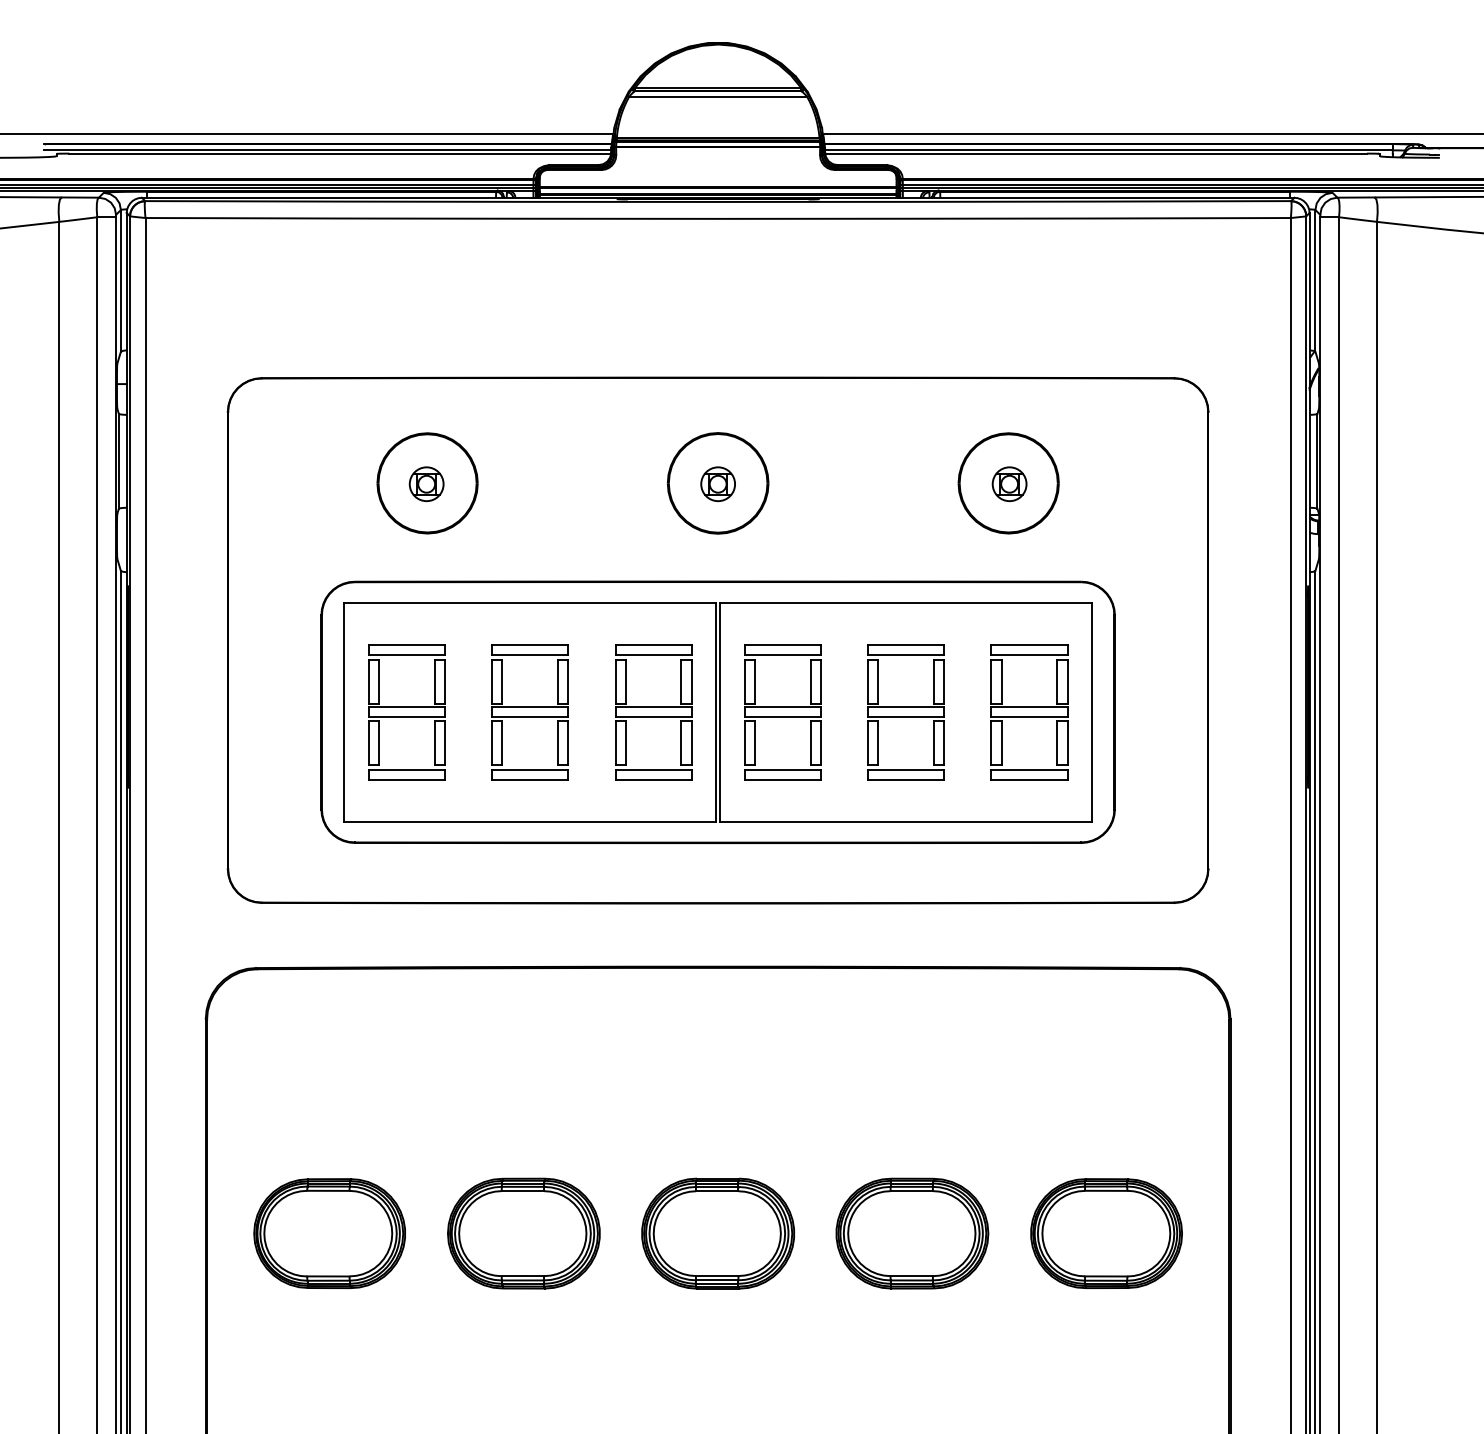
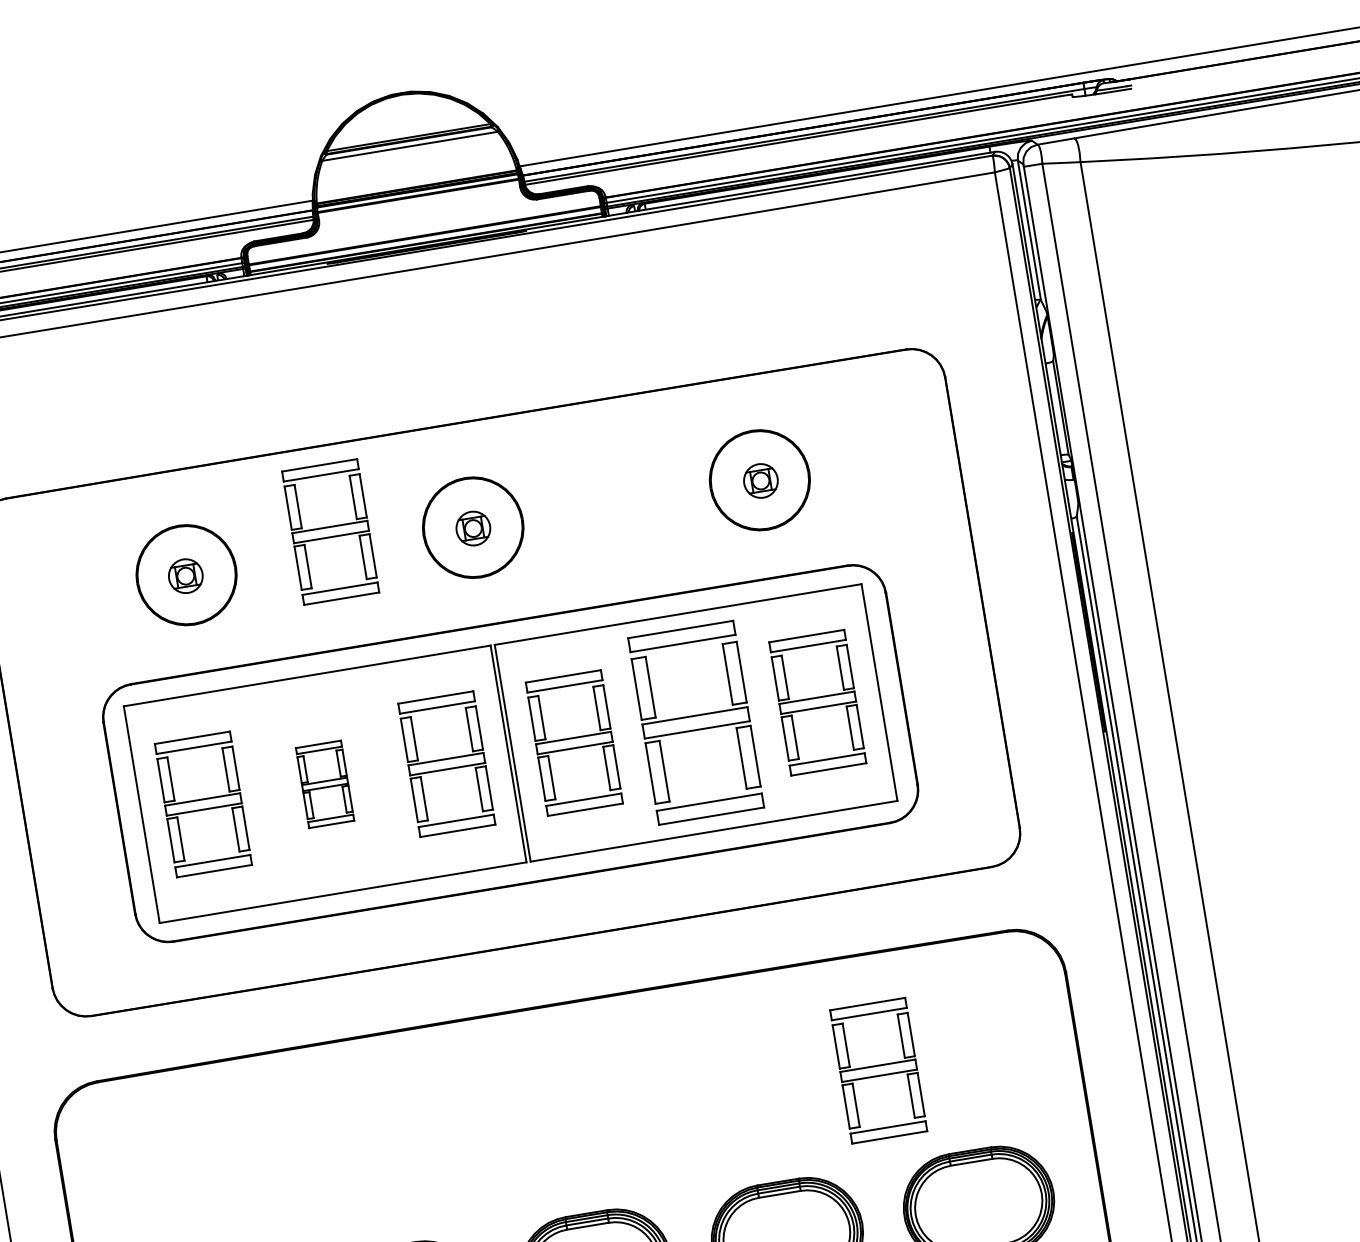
part: (576, 464) -> (330, 532), added
part: (529, 712) -> (324, 784), size x0.6
part: (905, 712) -> (695, 723), size x1.4
part: (1029, 1085) -> (878, 1070), added

